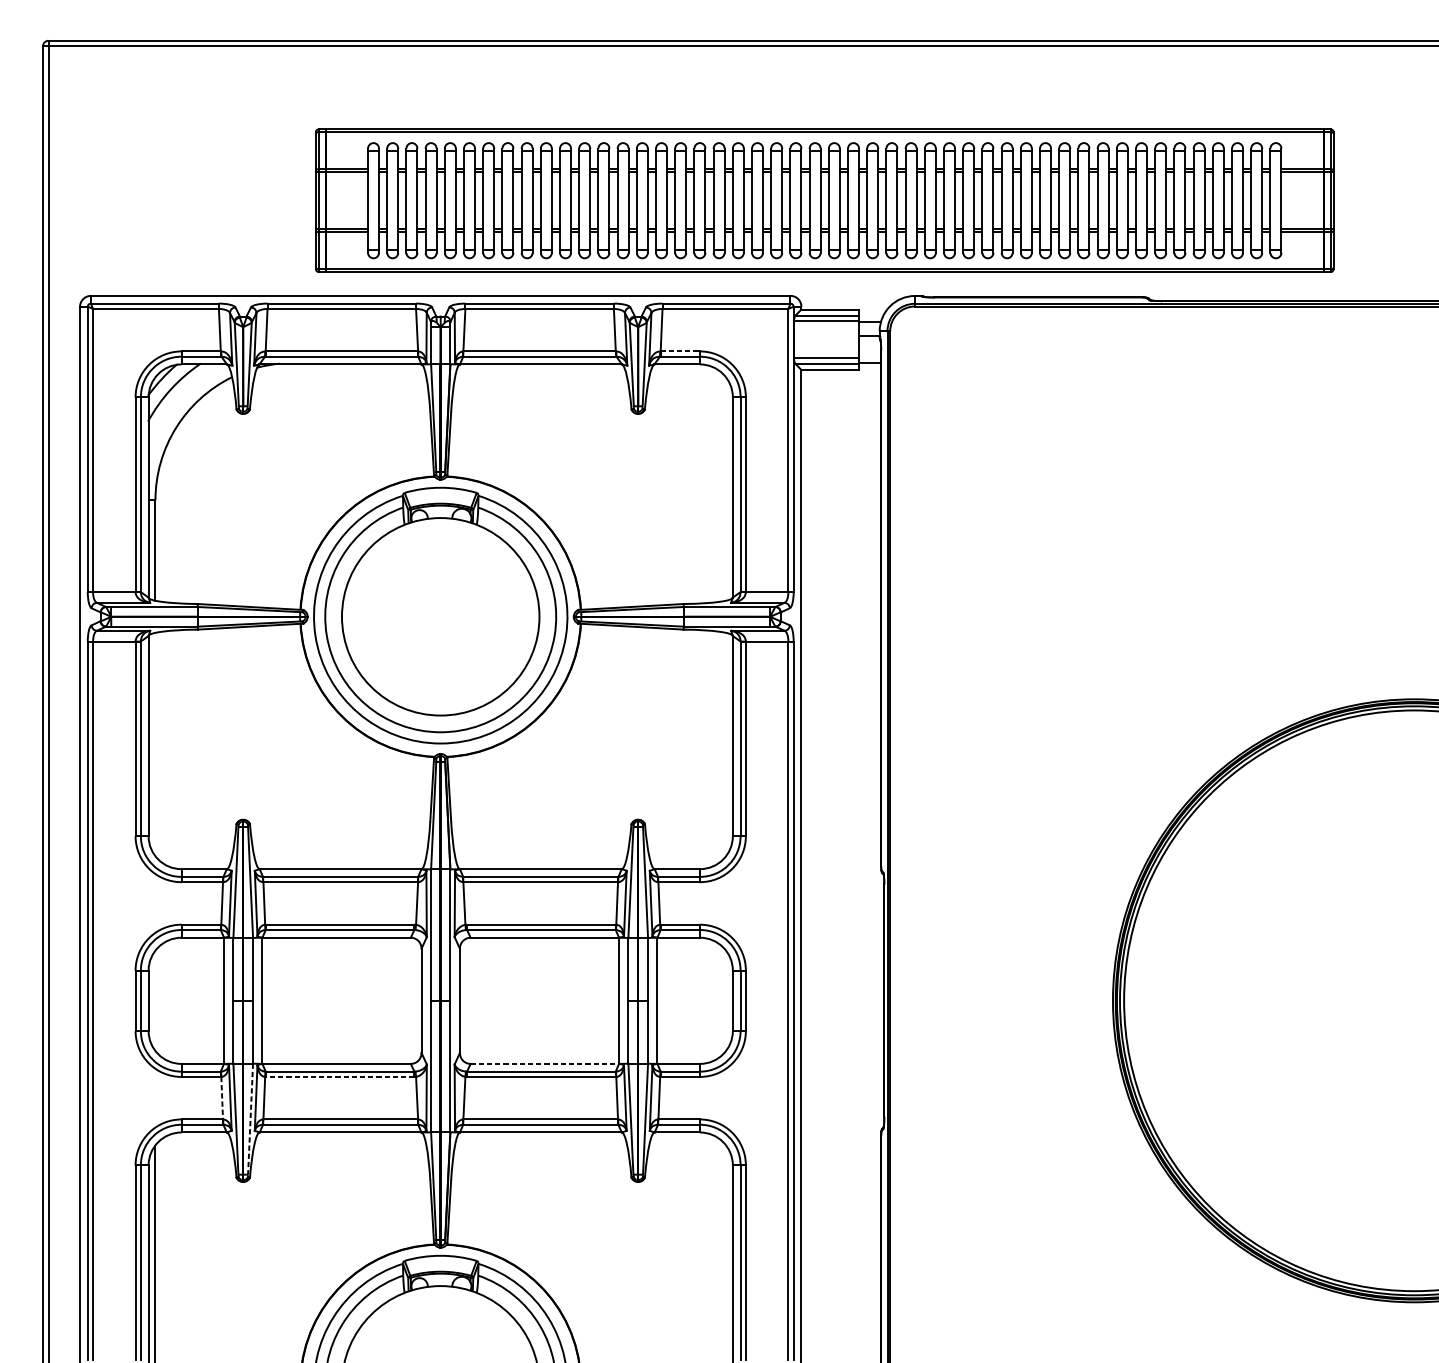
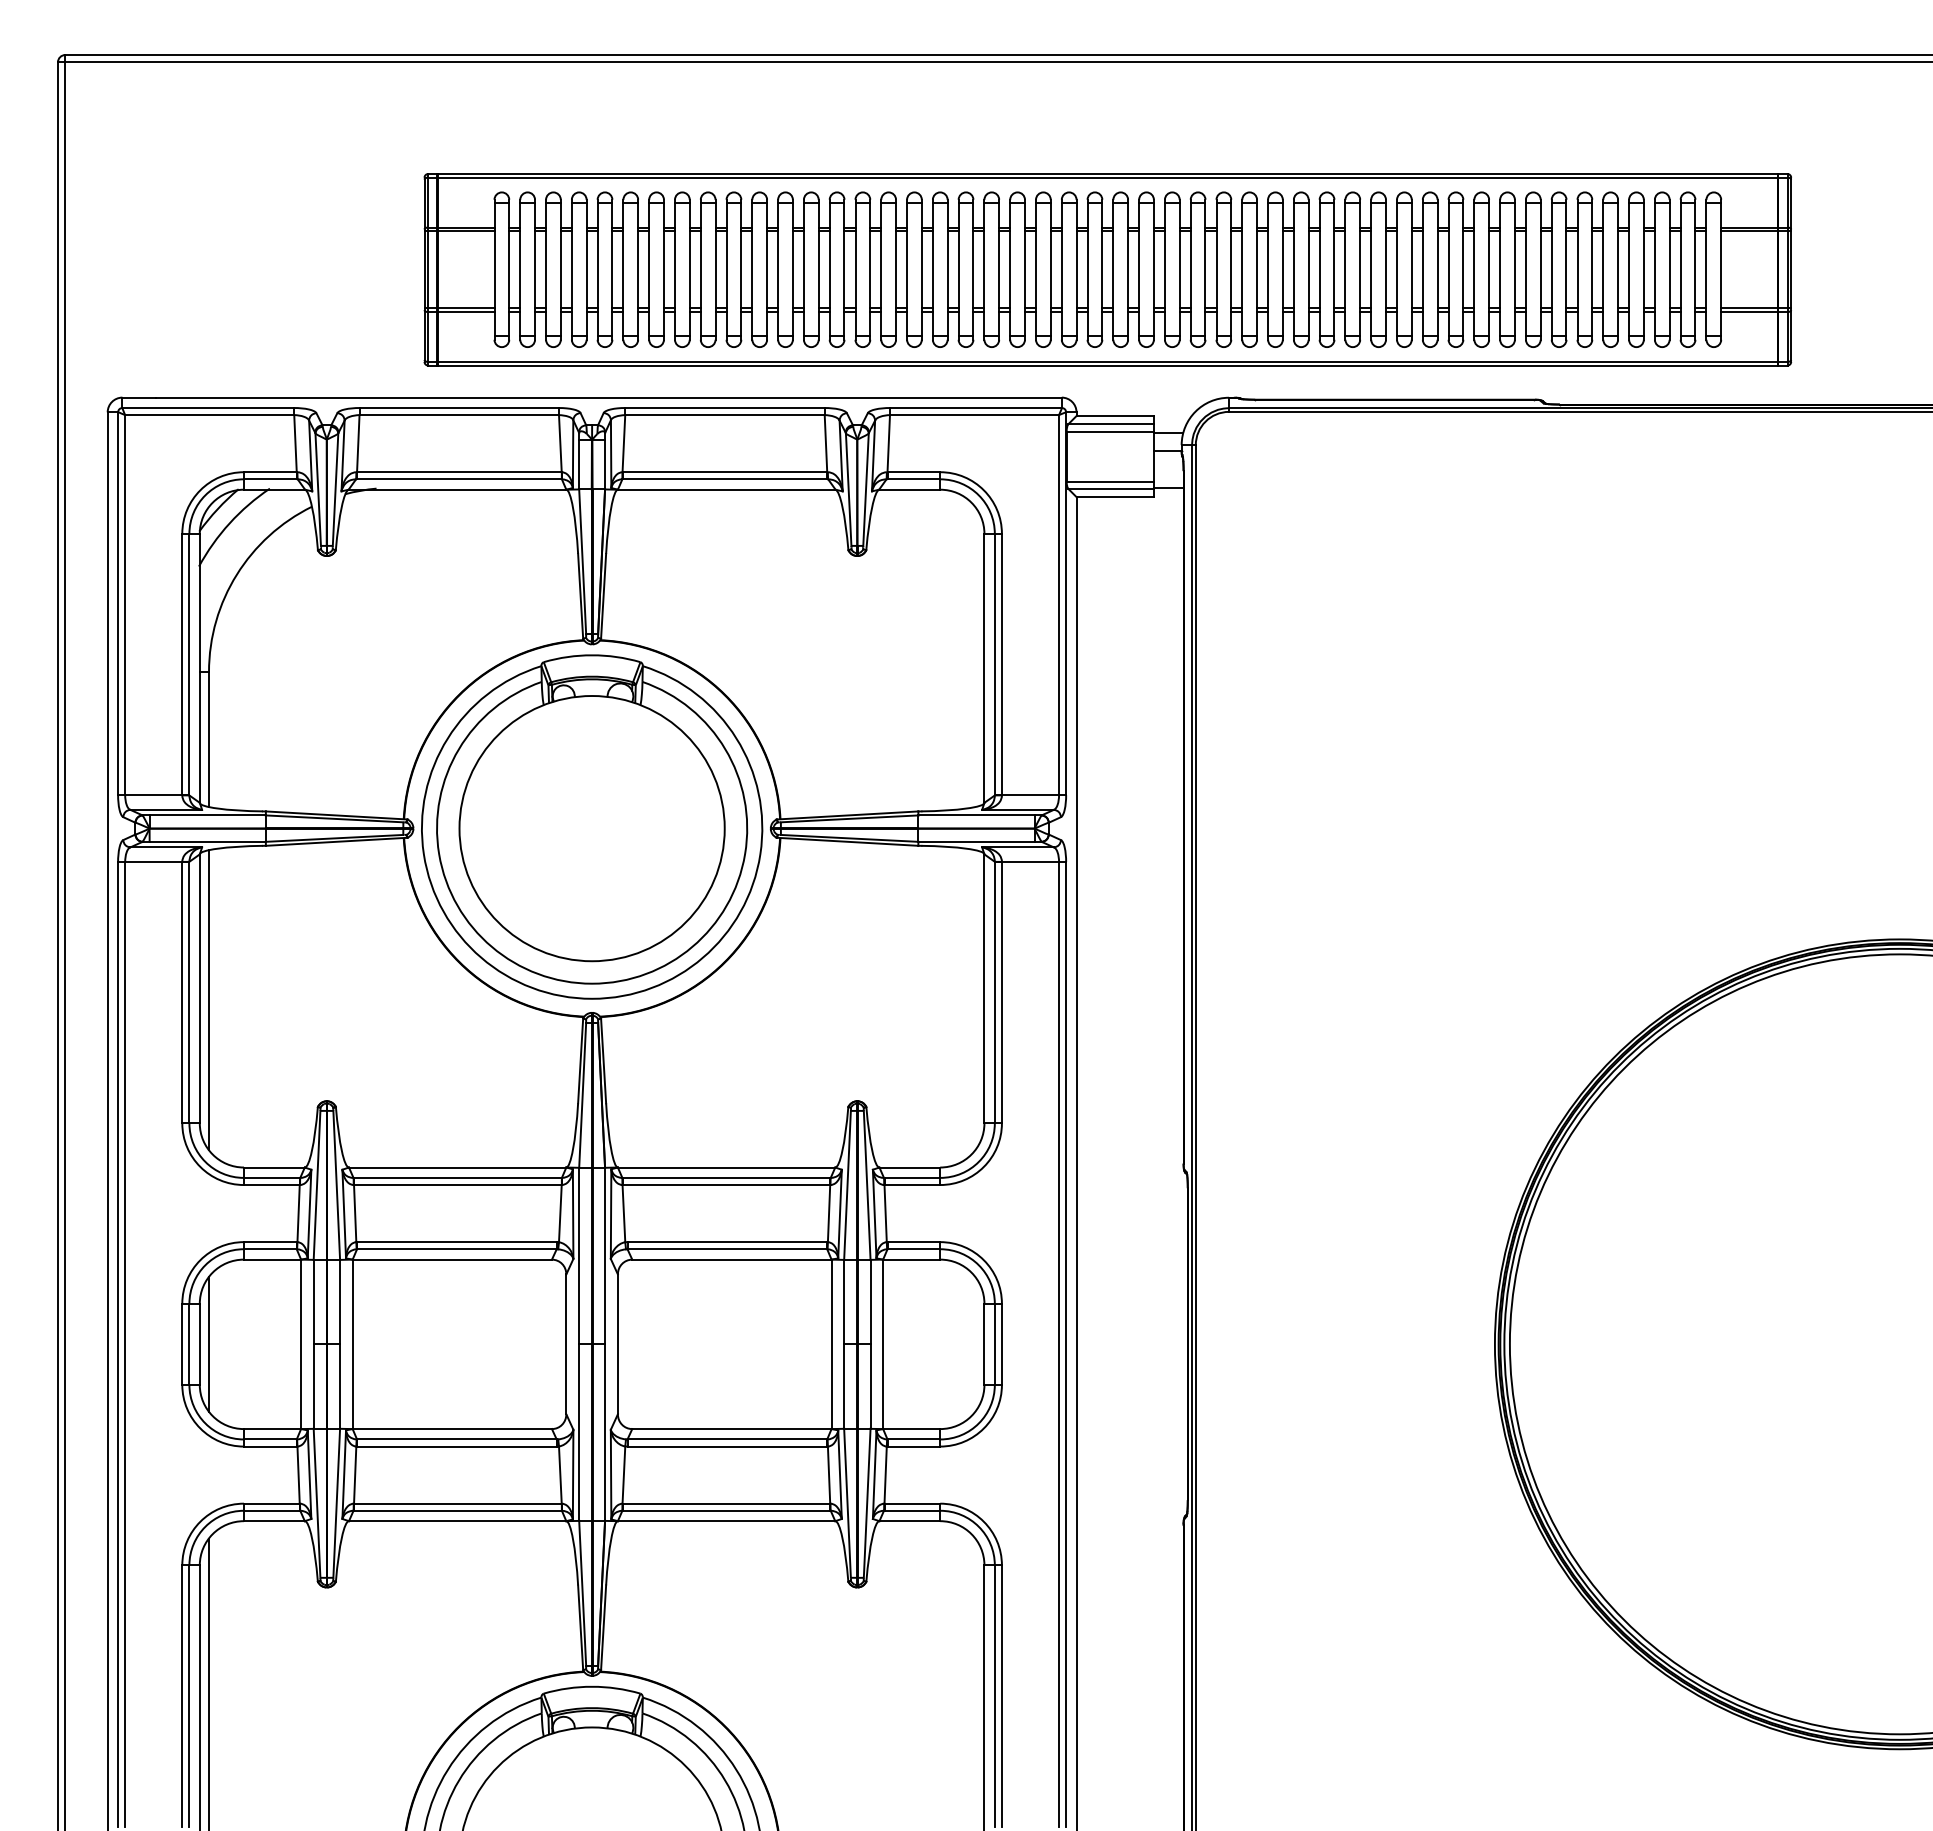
line: (680, 351) -> (914, 472), dashed -> solid
line: (155, 744) -> (209, 1000), added
line: (155, 1000) -> (209, 1344), added
line: (544, 1064) -> (731, 1429), dashed -> solid
line: (339, 1076) -> (456, 1446), dashed -> solid
line: (222, 1098) -> (298, 1475), dashed -> solid
line: (250, 1119) -> (336, 1503), dashed -> solid

